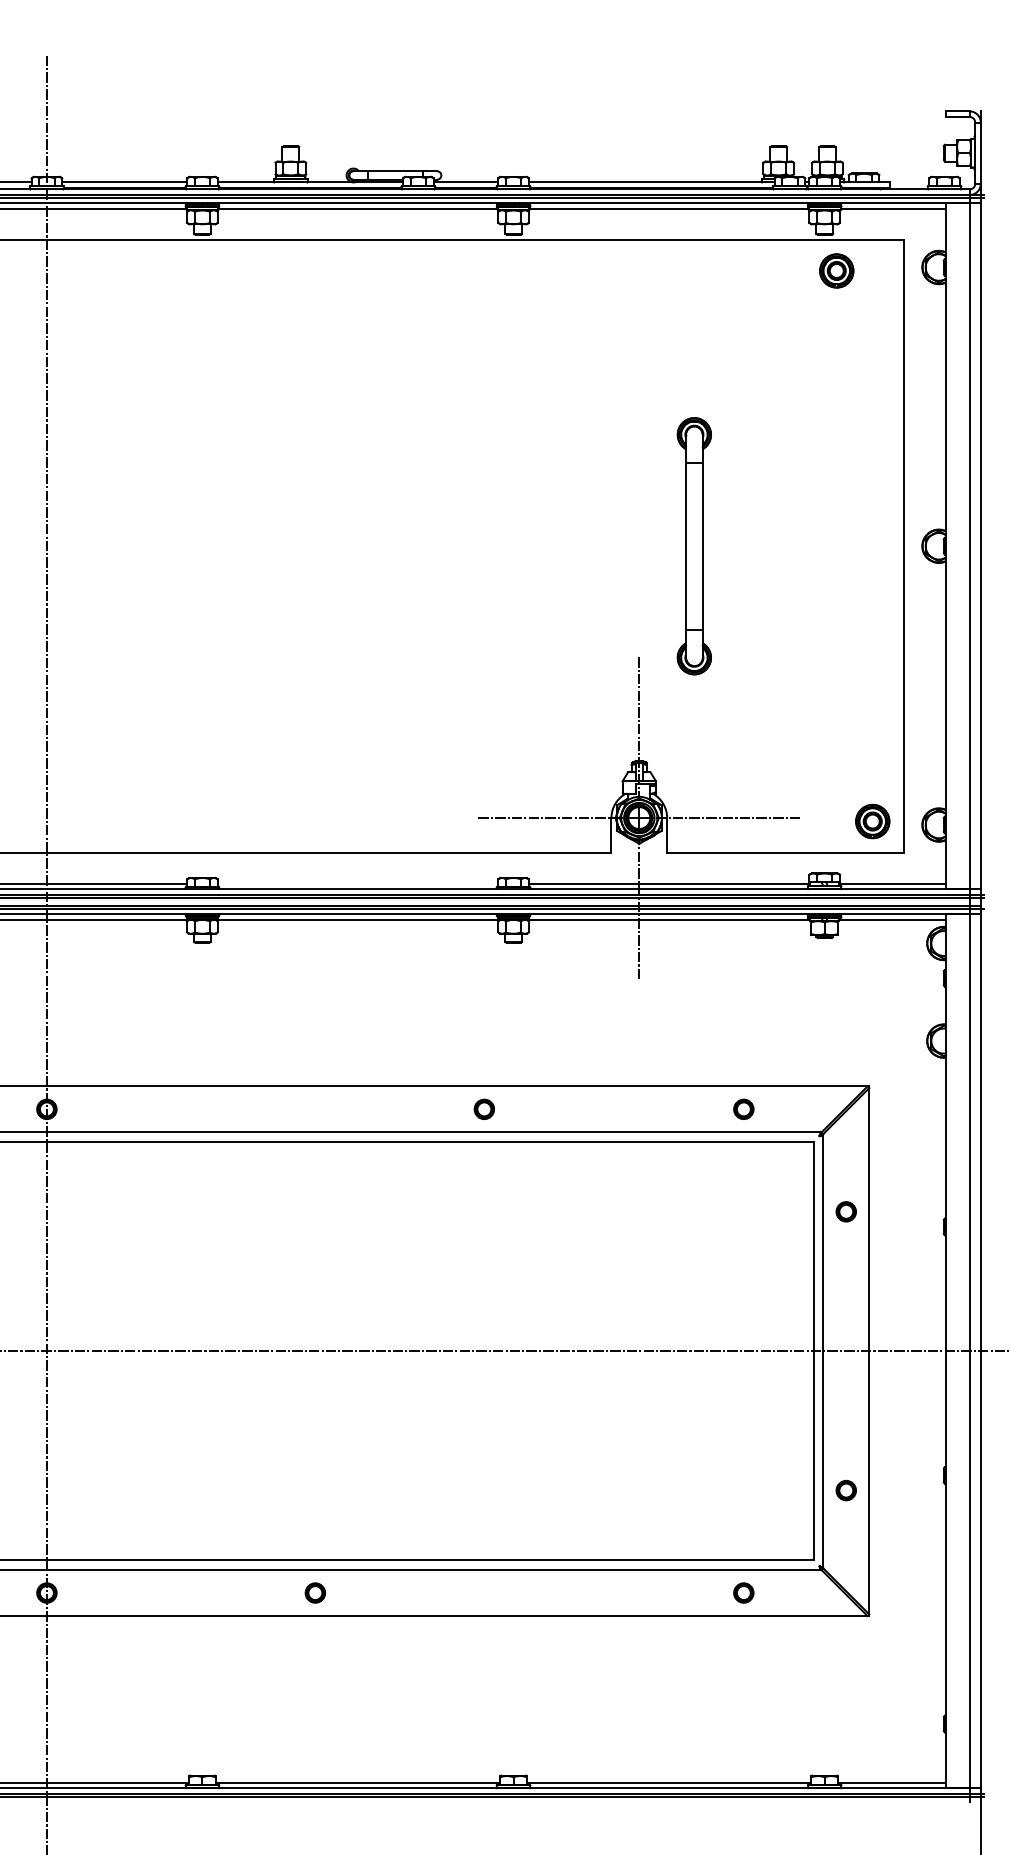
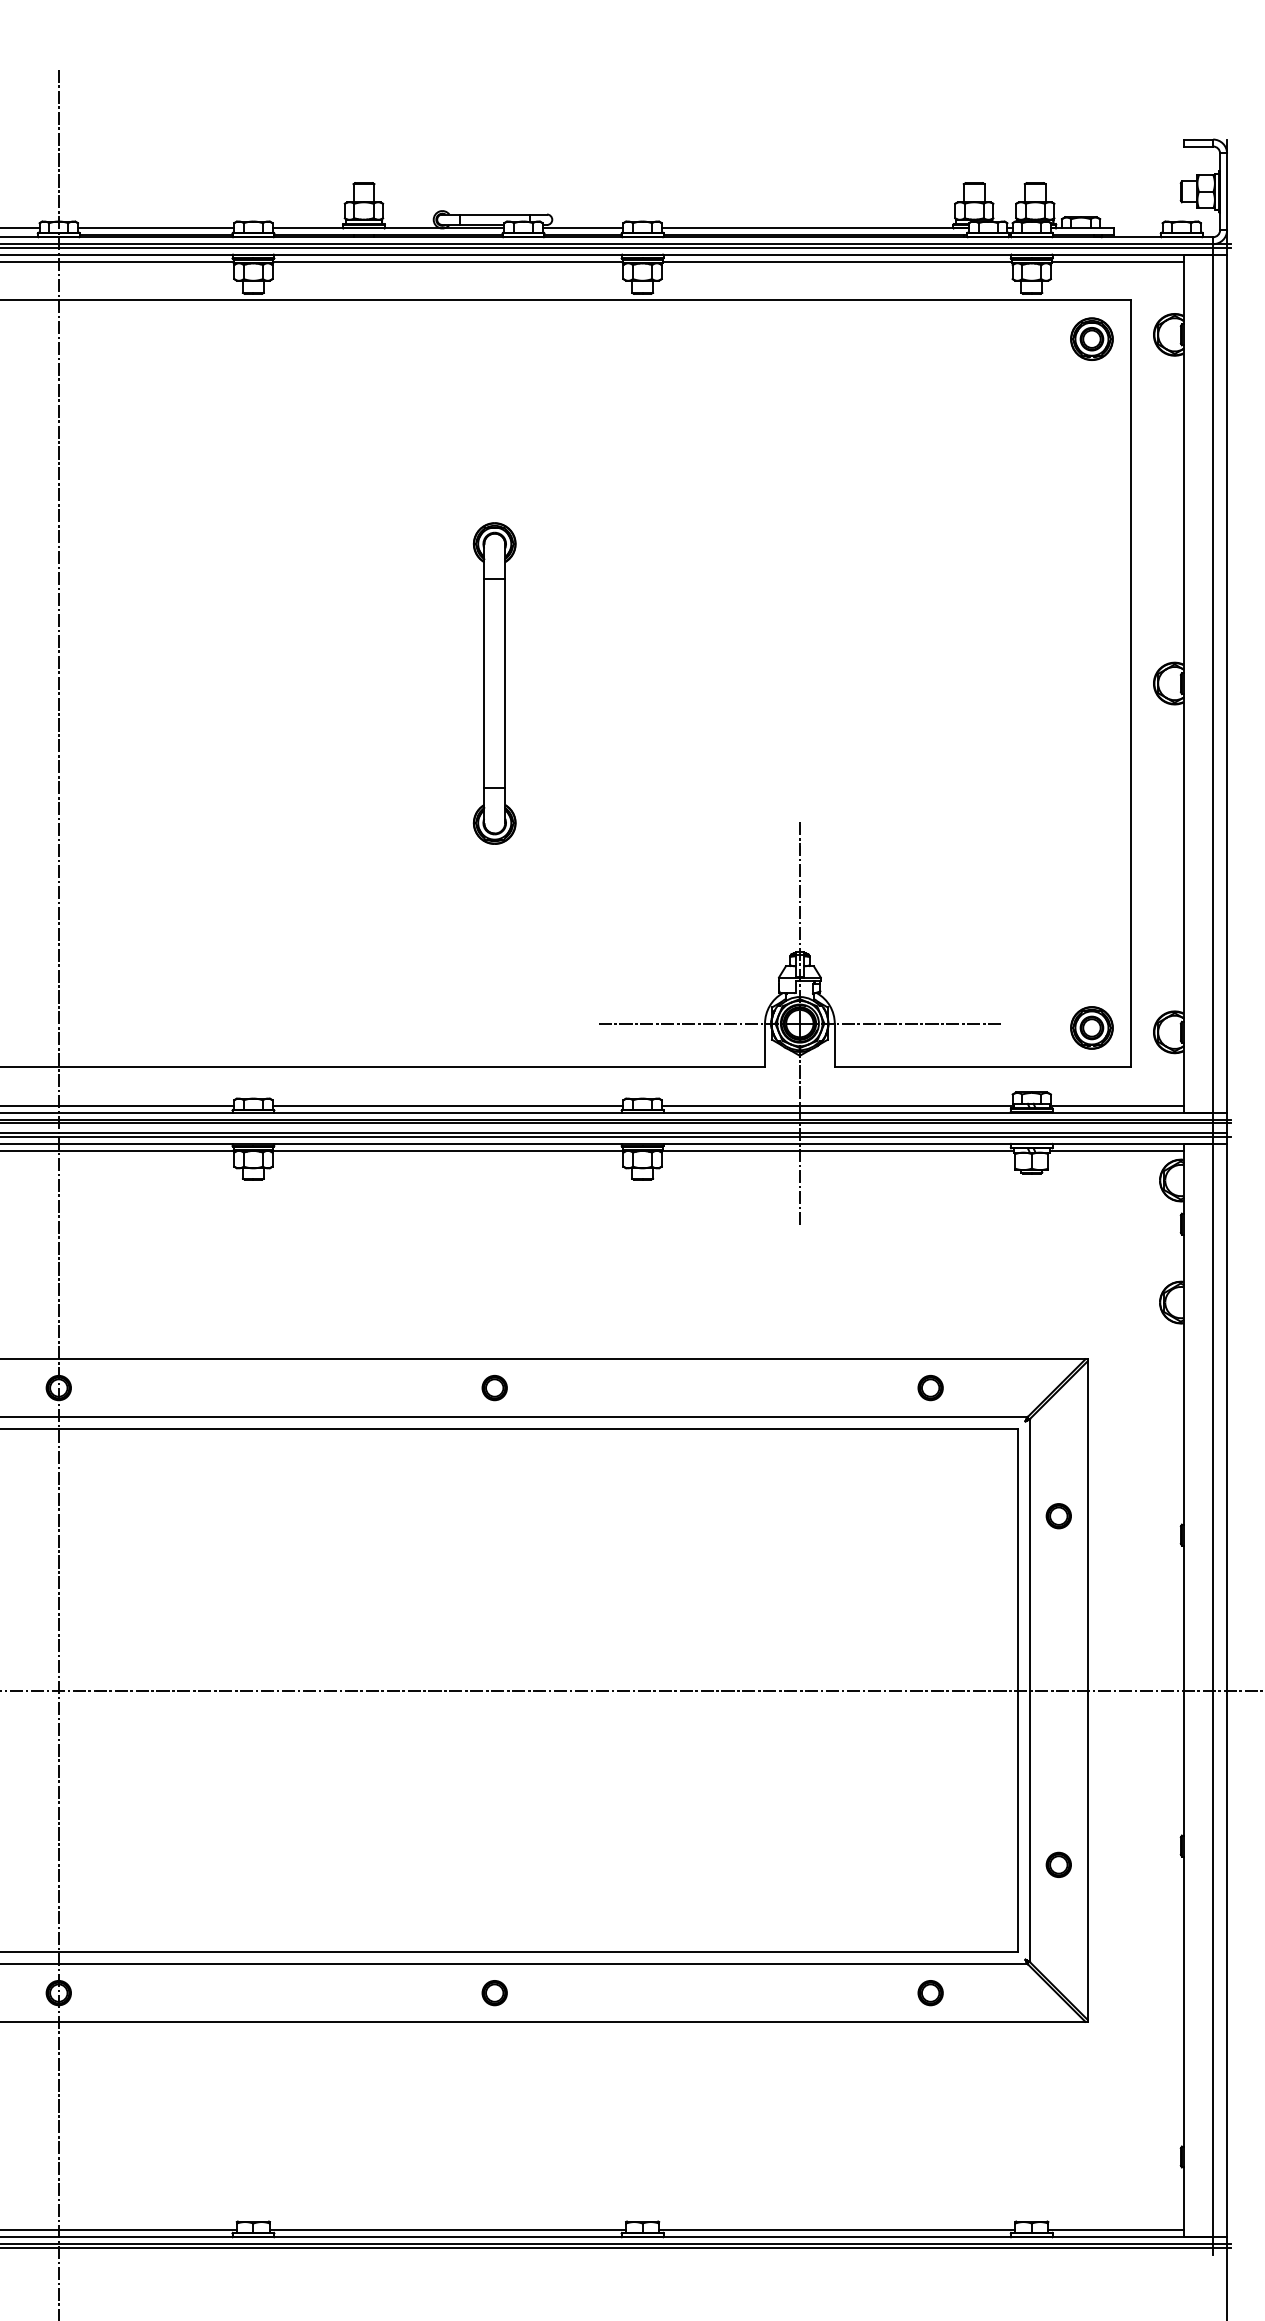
part: (836, 270) -> (1091, 338), moved
part: (693, 546) -> (493, 683), moved
line: (357, 883) -> (447, 1105), added
part: (483, 1108) -> (493, 1386), moved
part: (314, 1592) -> (493, 1992), moved

